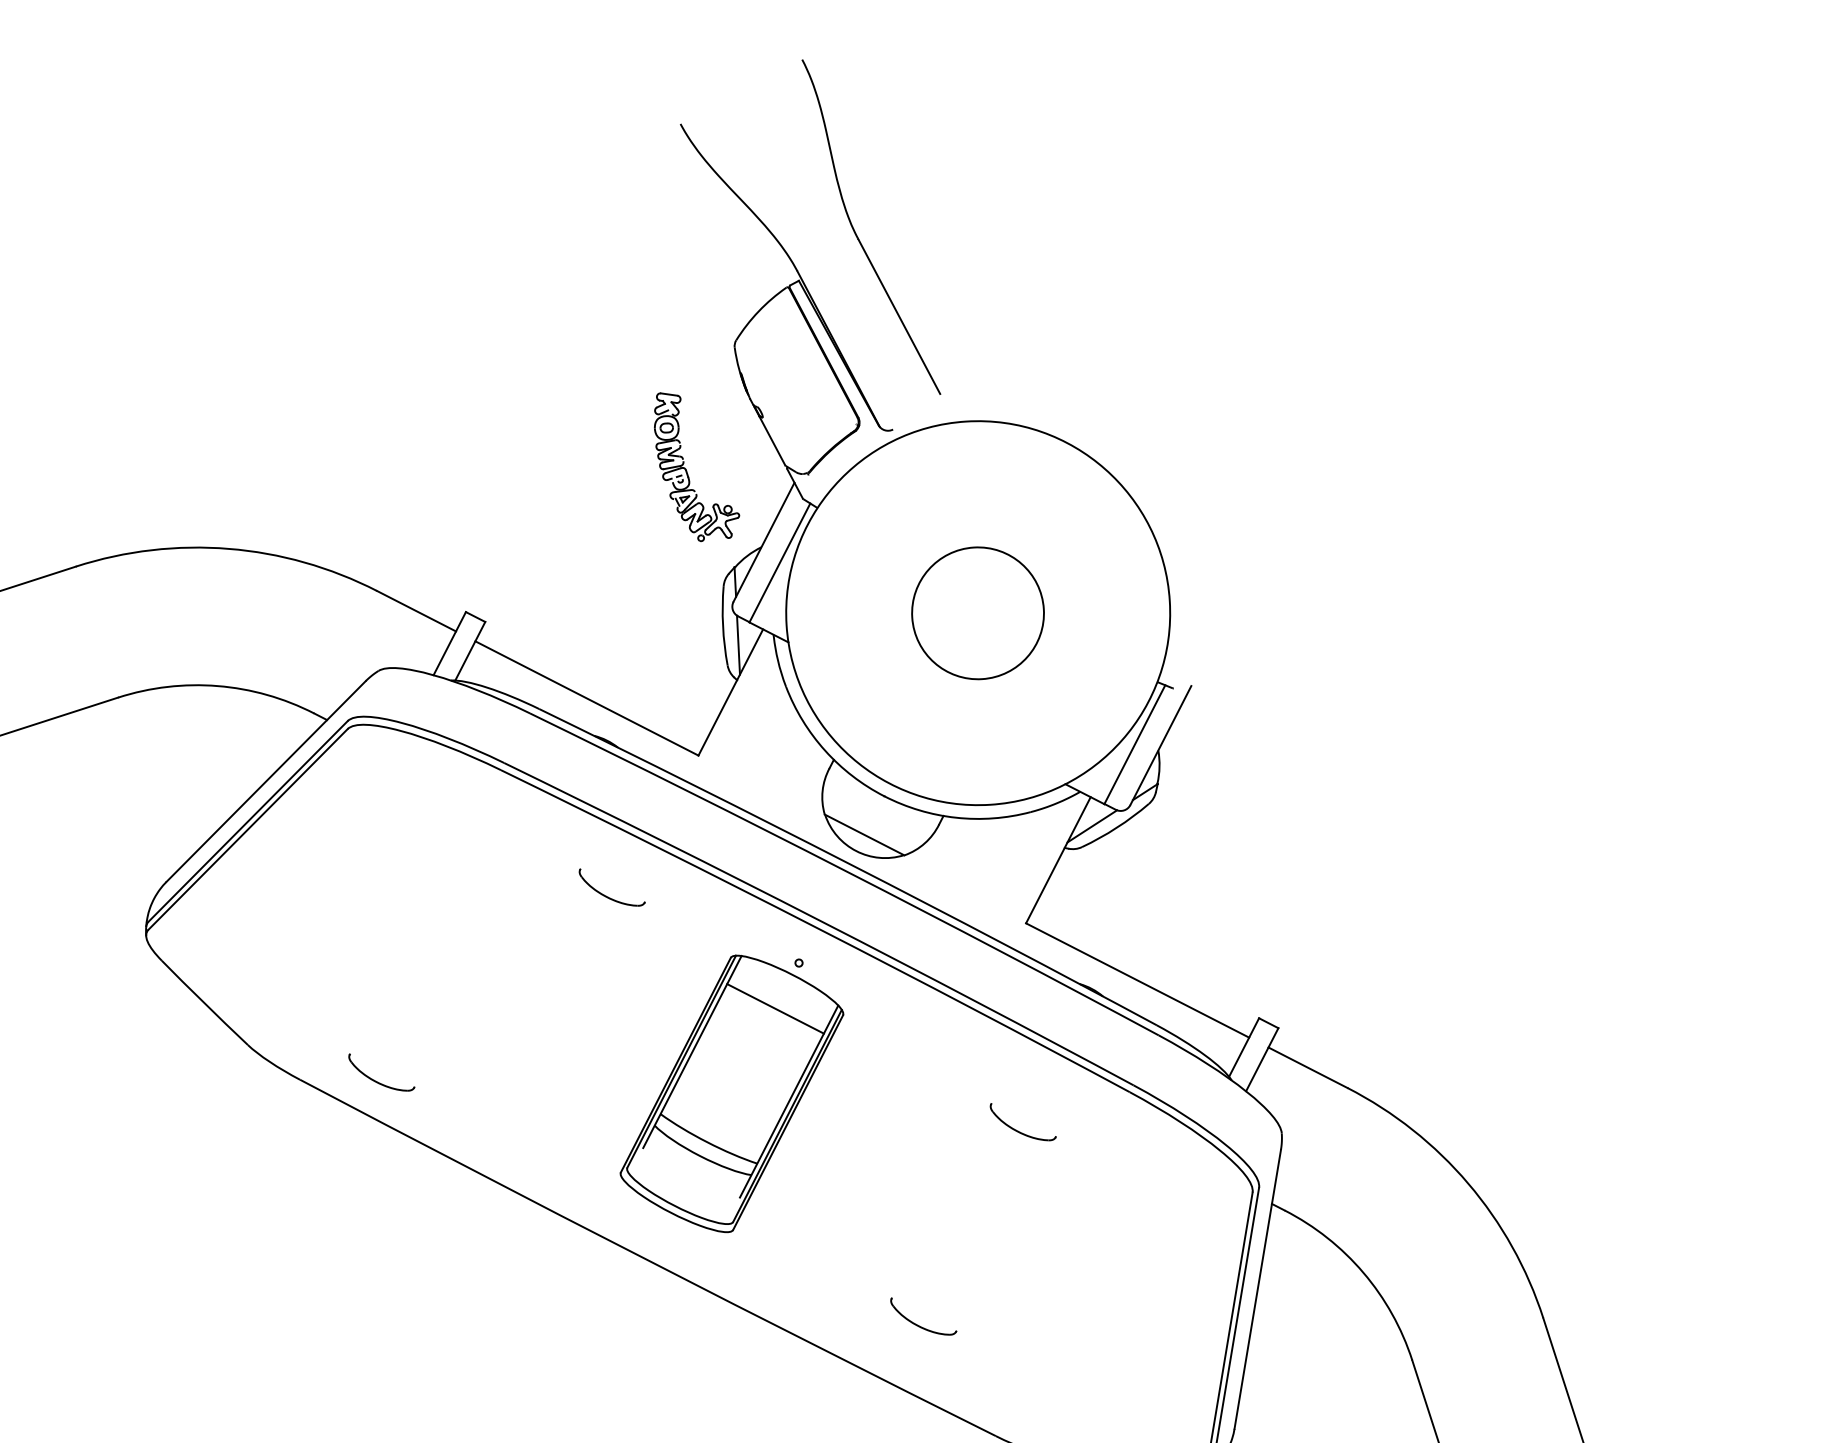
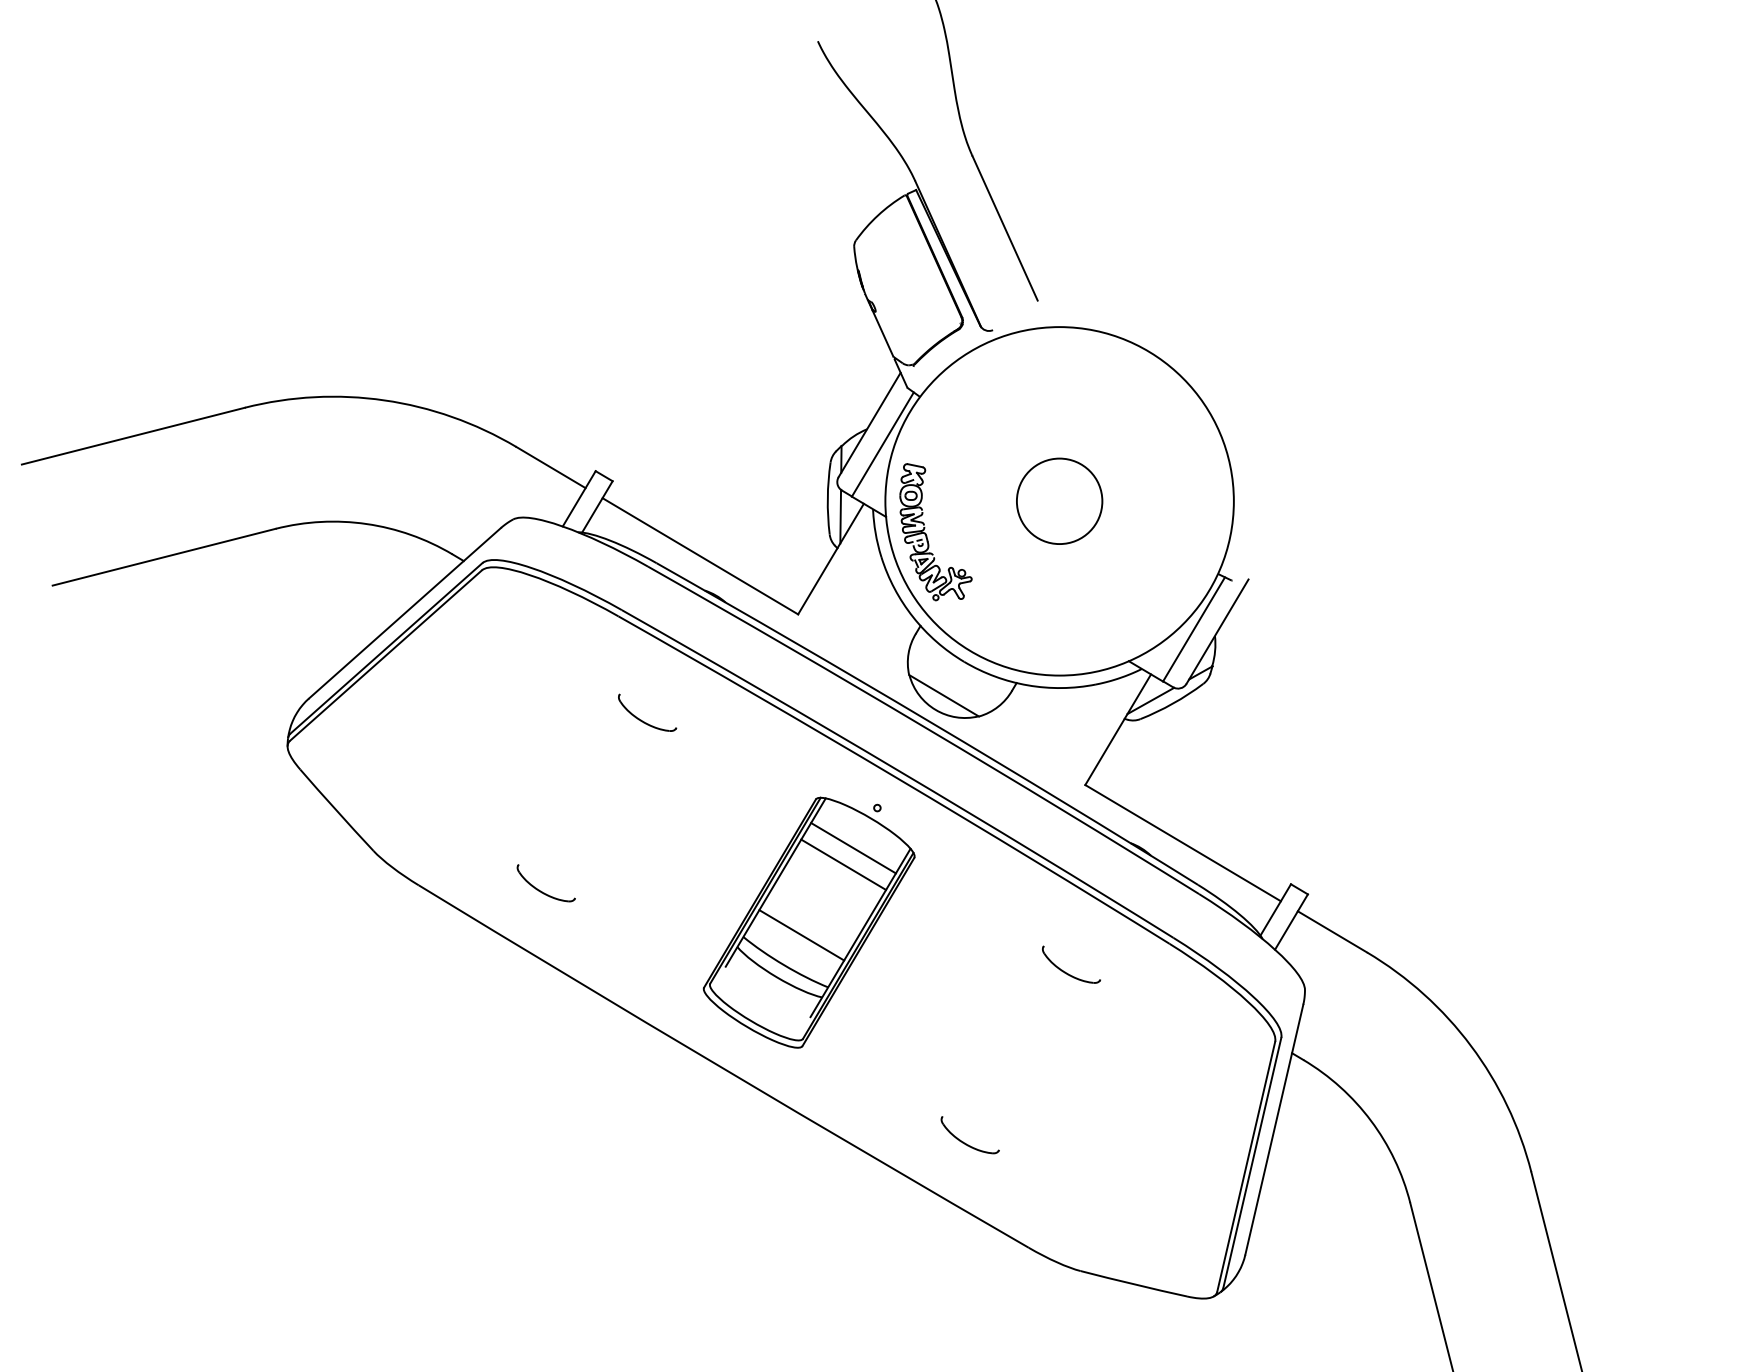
part: (687, 470) -> (927, 535), moved
circle: (977, 612) -> (1059, 500), size x0.71
part: (606, 895) -> (641, 719), moved
line: (765, 1027) -> (843, 864), added
part: (374, 1079) -> (539, 889), moved
line: (724, 1108) -> (801, 935), added

